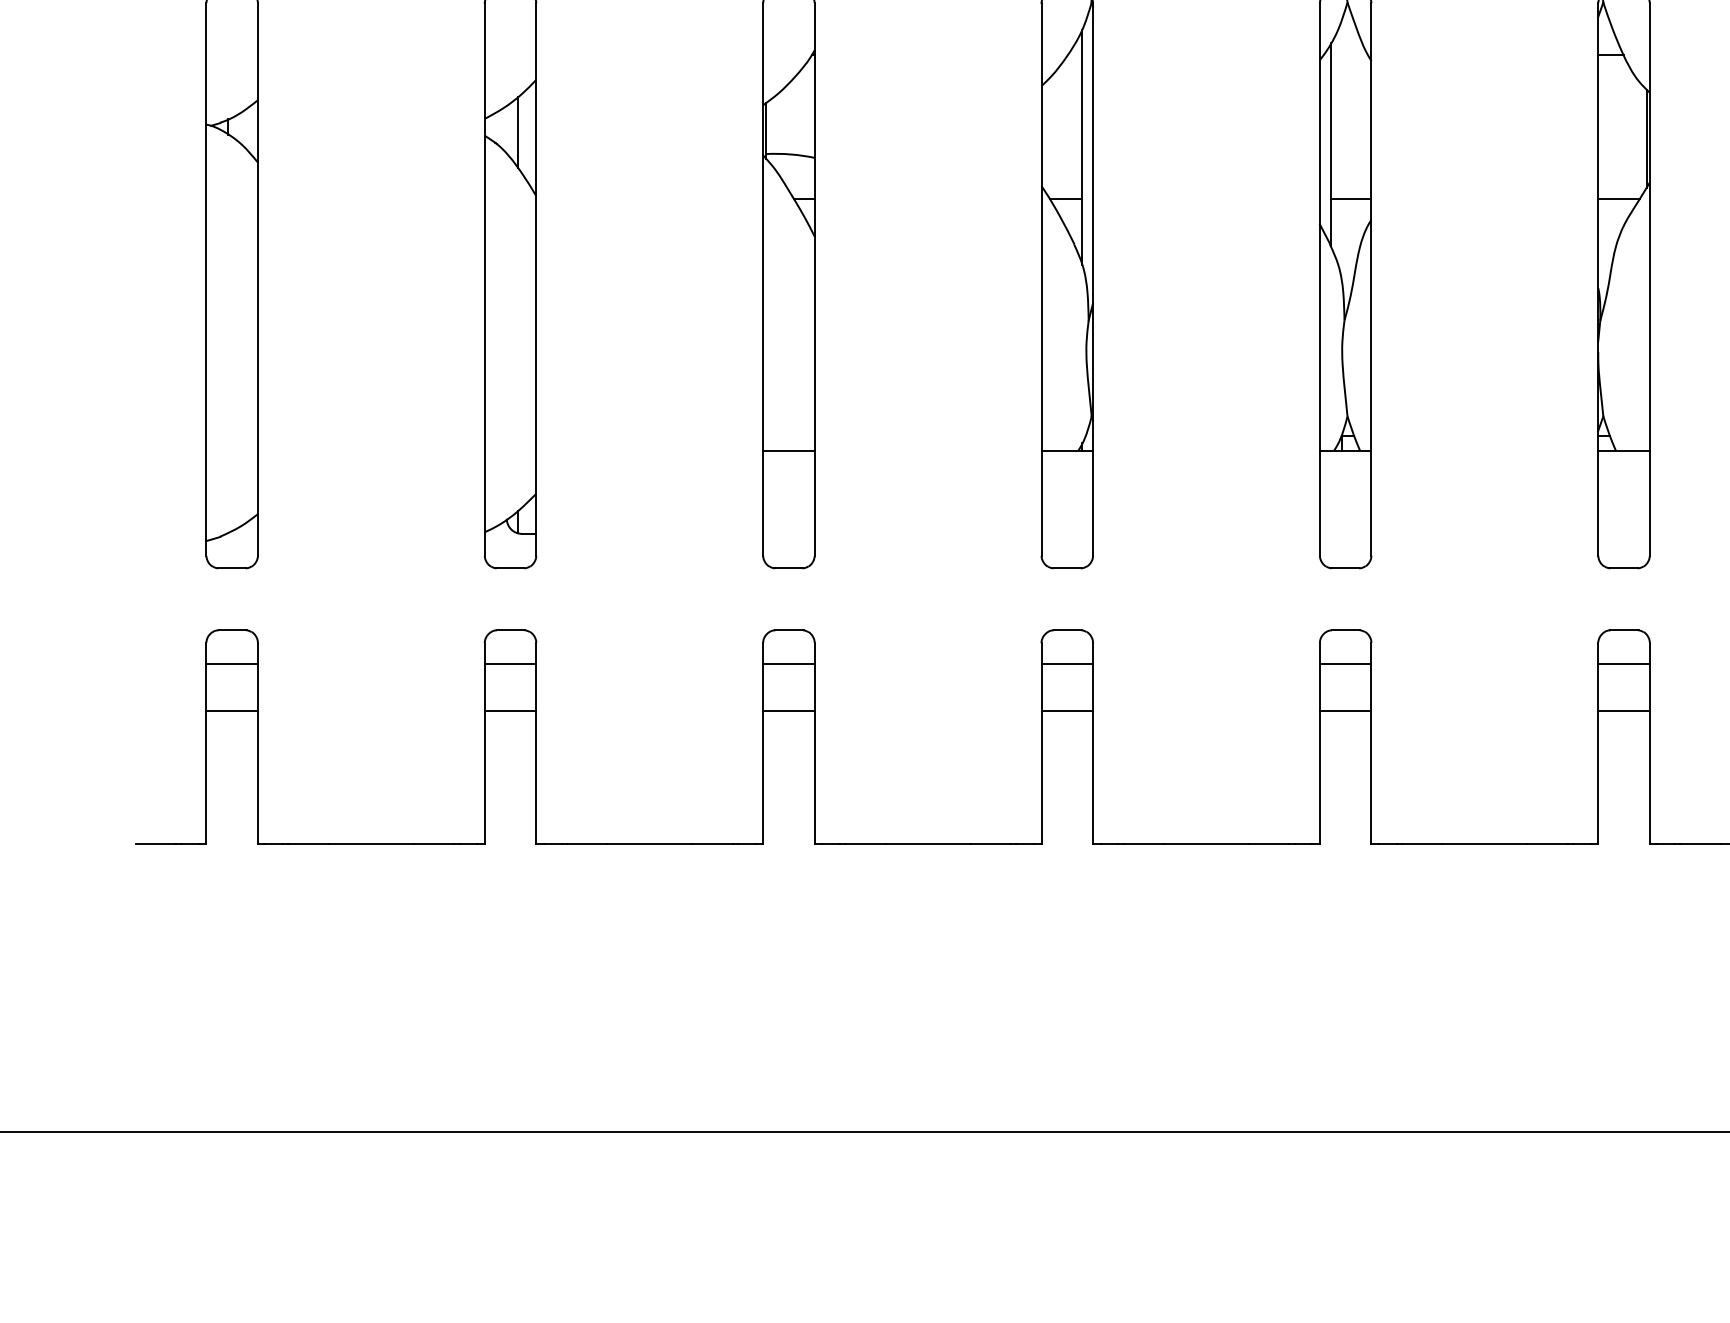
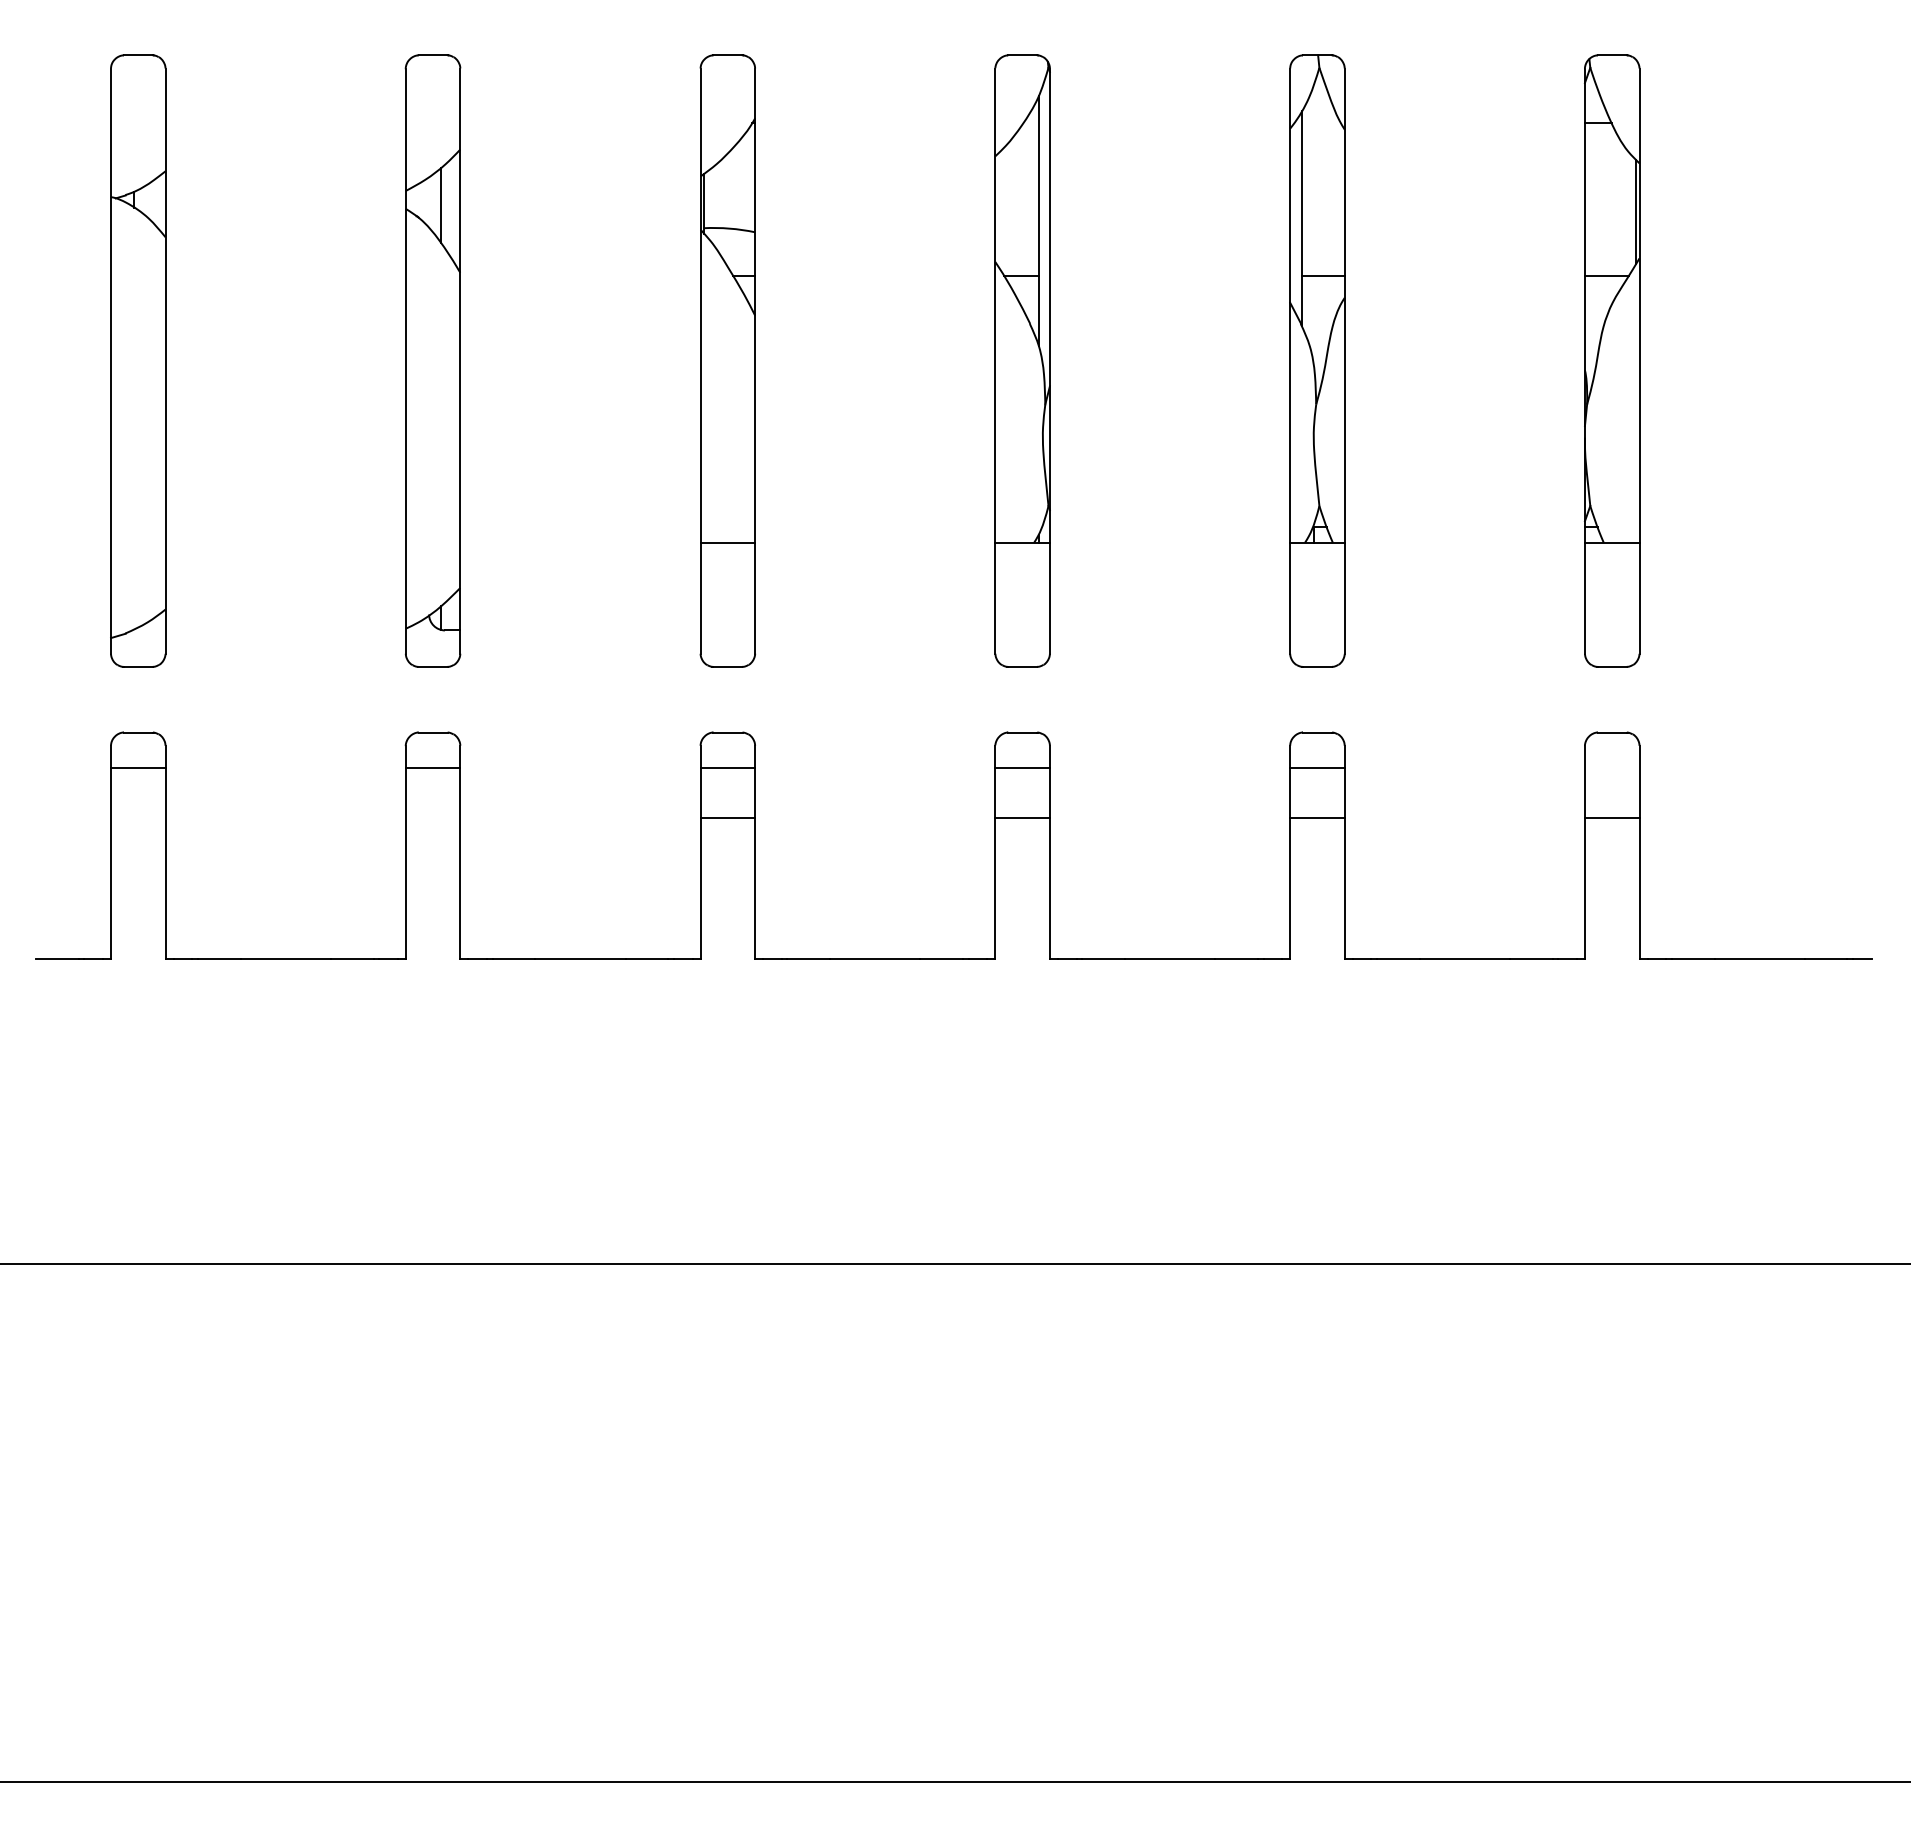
line: (1623, 664) -> (1611, 768), removed
line: (232, 710) -> (138, 817), removed
line: (510, 710) -> (432, 817), removed

